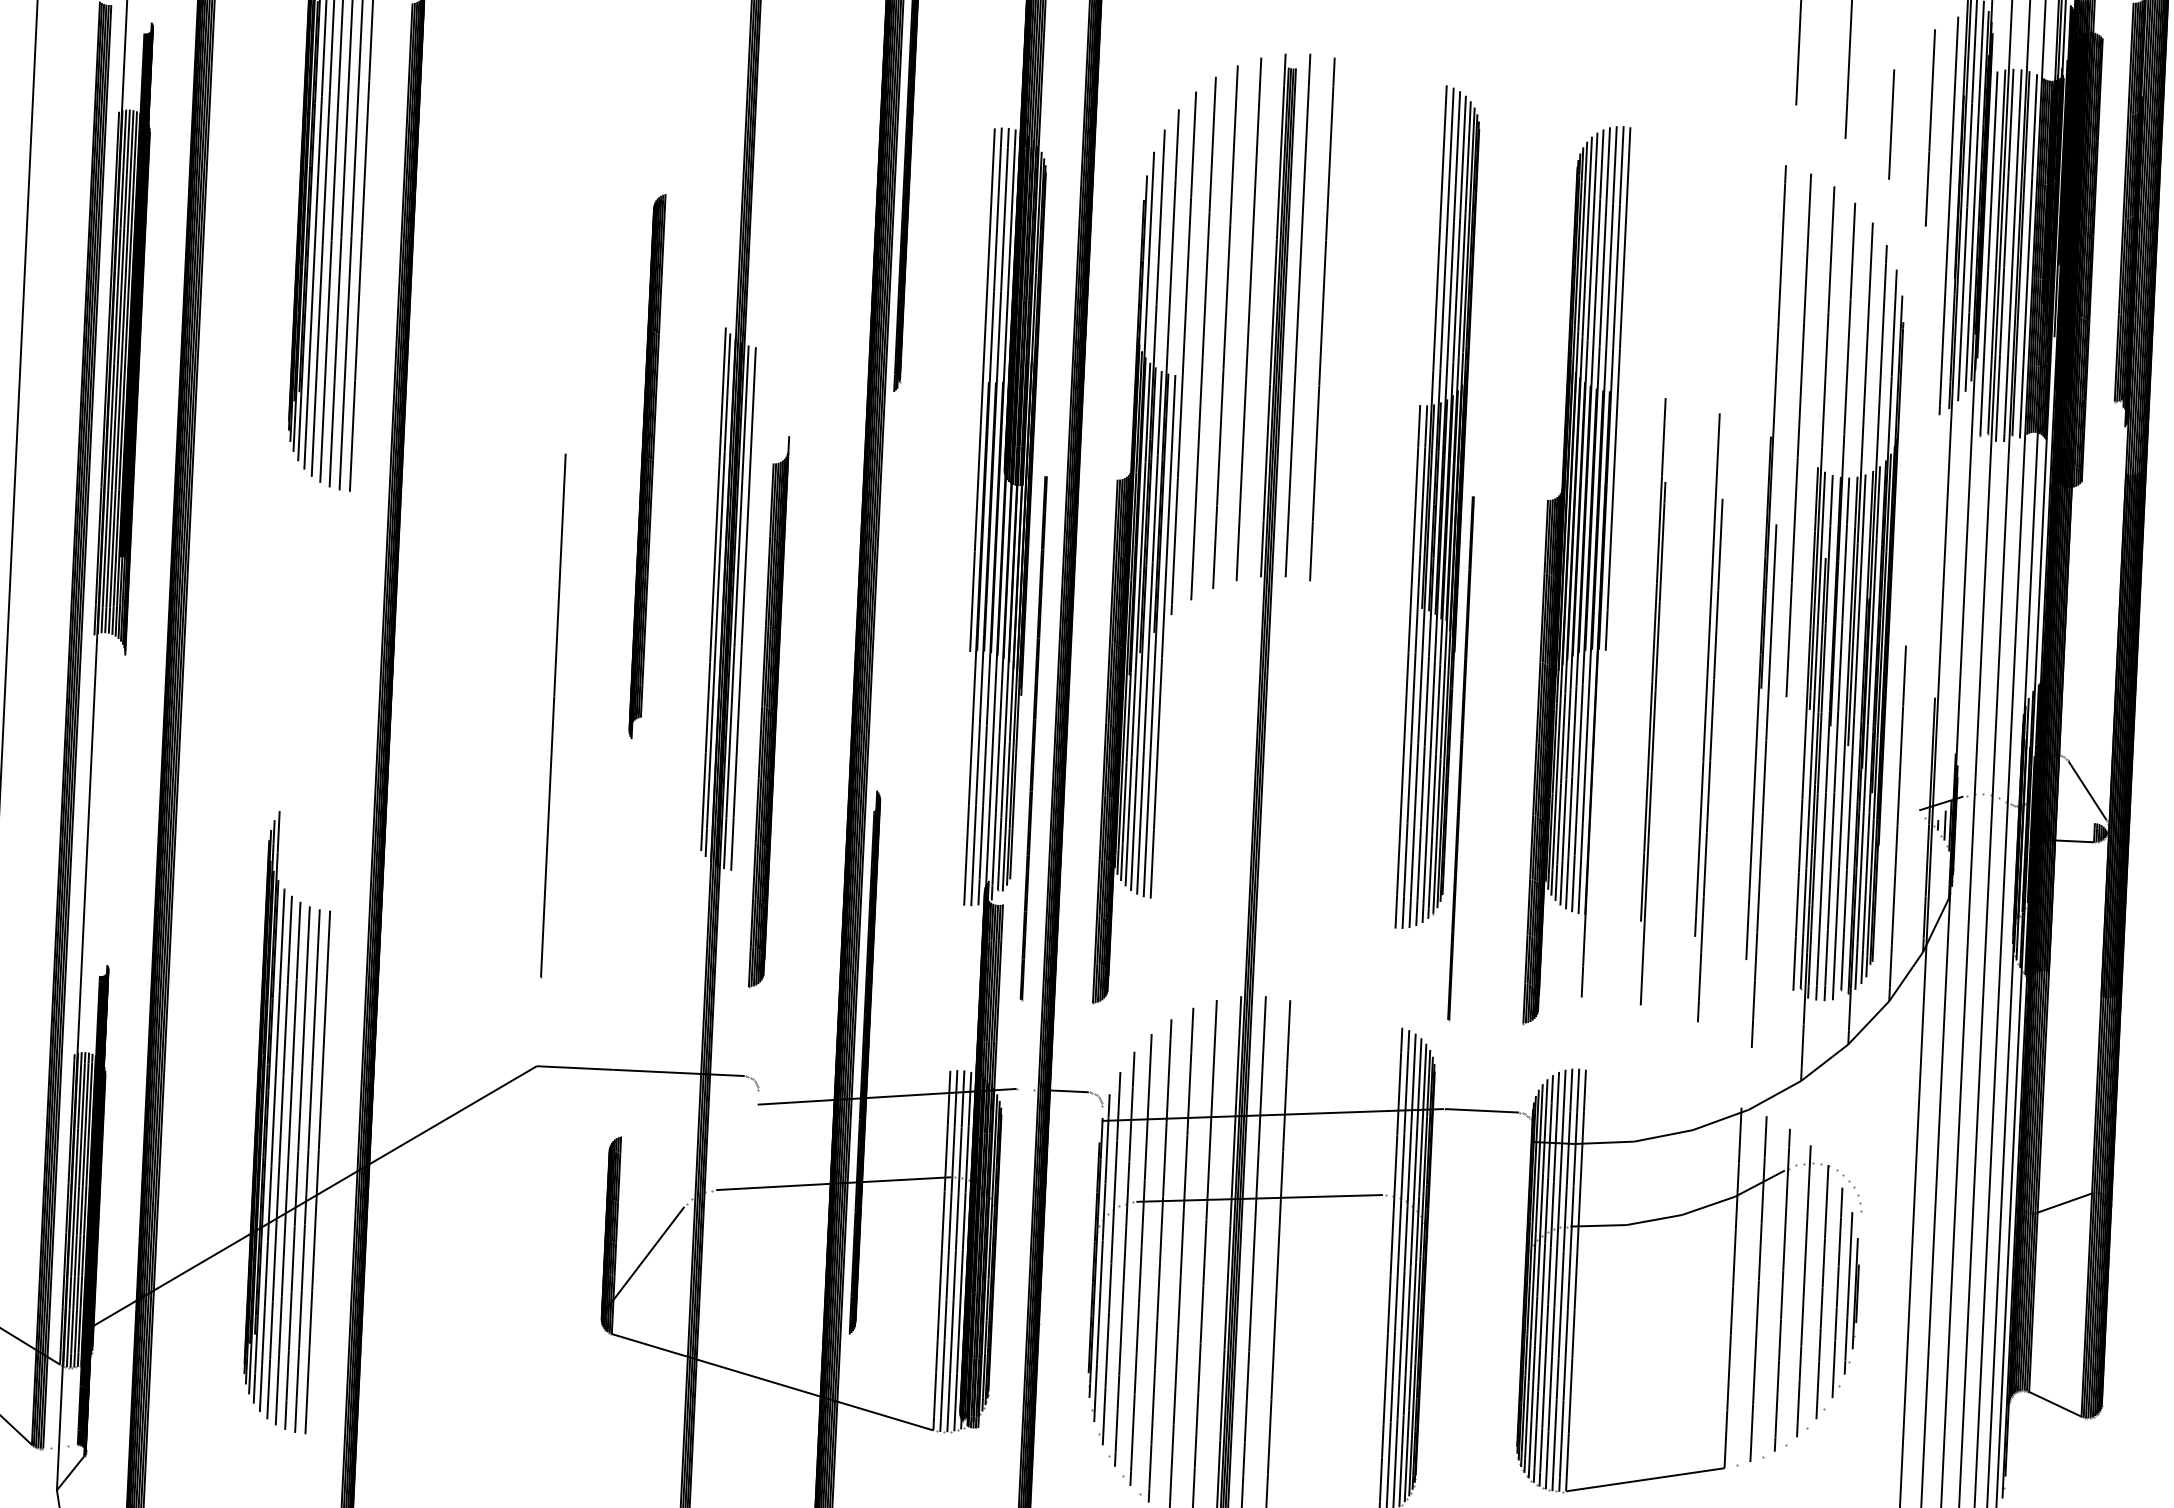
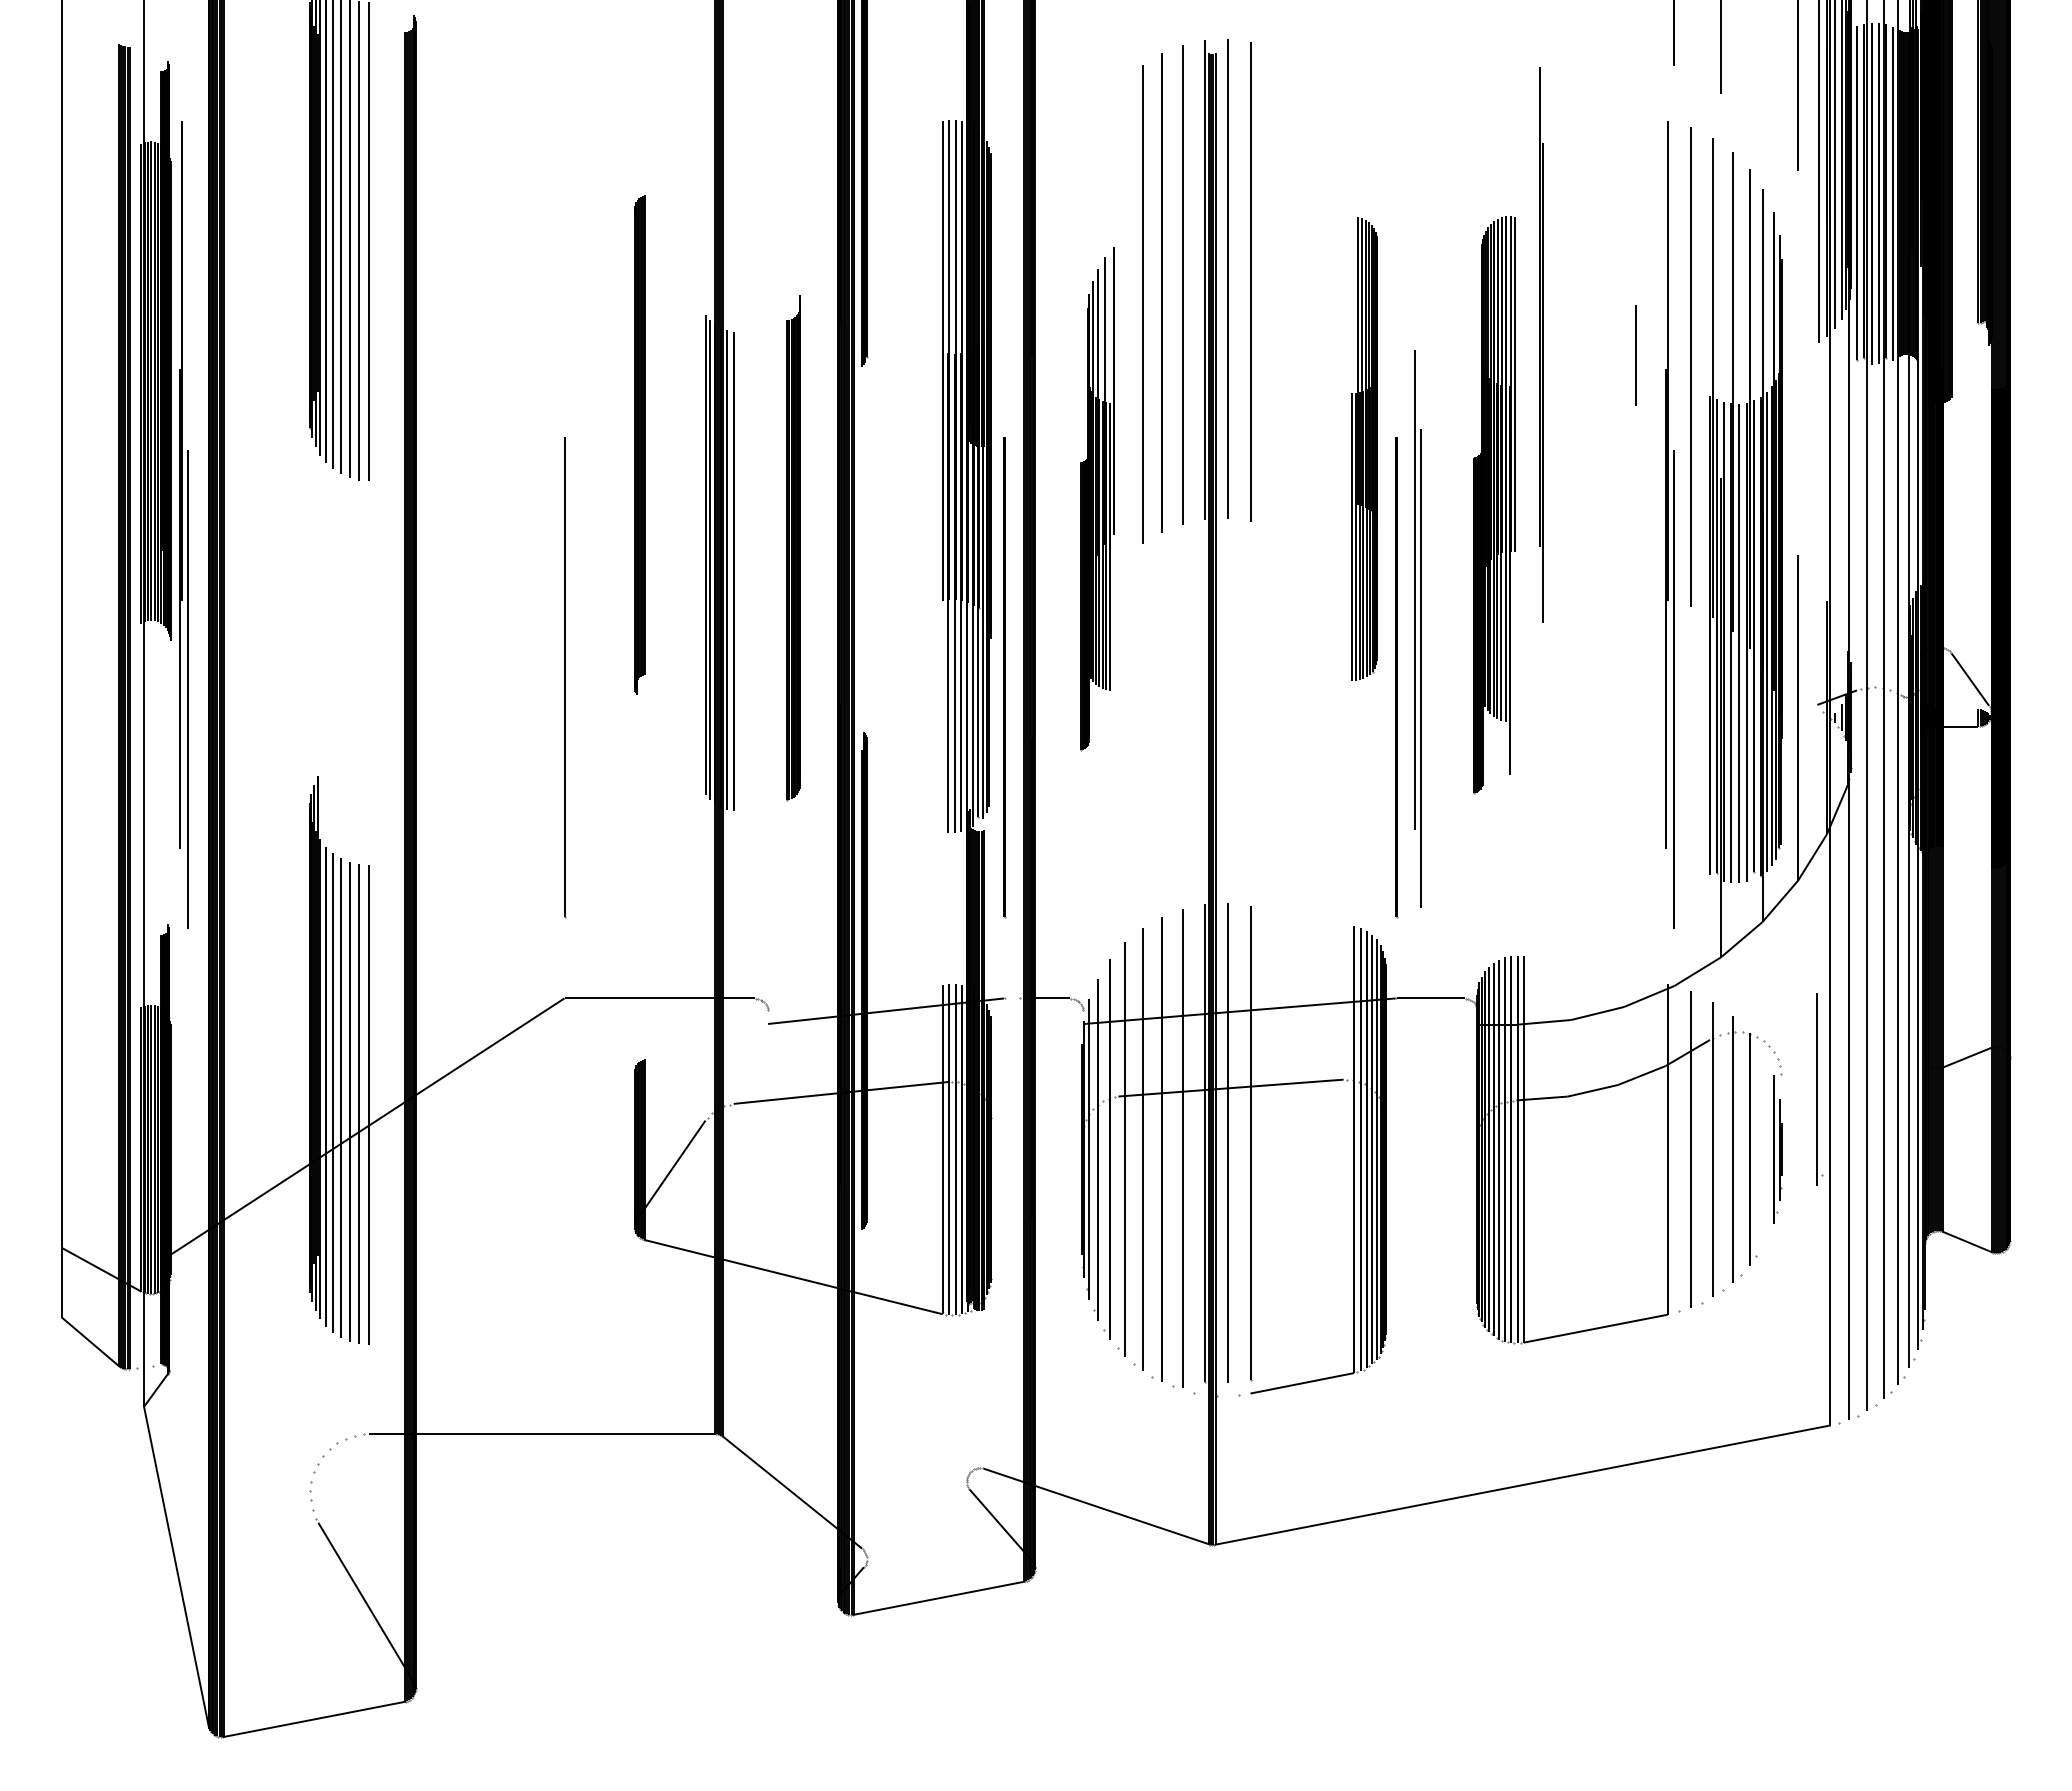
line: (1891, 125) -> (1635, 355), moved
part: (1438, 507) -> (1364, 448), size x0.6
part: (145, 529) -> (183, 524), added
part: (1144, 548) -> (1097, 498), size x0.6
part: (1577, 576) -> (1494, 505), size x0.7
part: (1653, 701) -> (1541, 344), moved
part: (768, 713) -> (793, 548), moved
part: (1708, 716) -> (1417, 628), moved
part: (1839, 1292) -> (1819, 1089), moved

